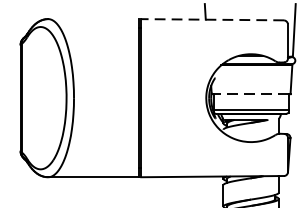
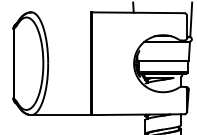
line: (211, 19) -> (137, 12), dashed -> solid
line: (250, 94) -> (162, 61), dashed -> solid

